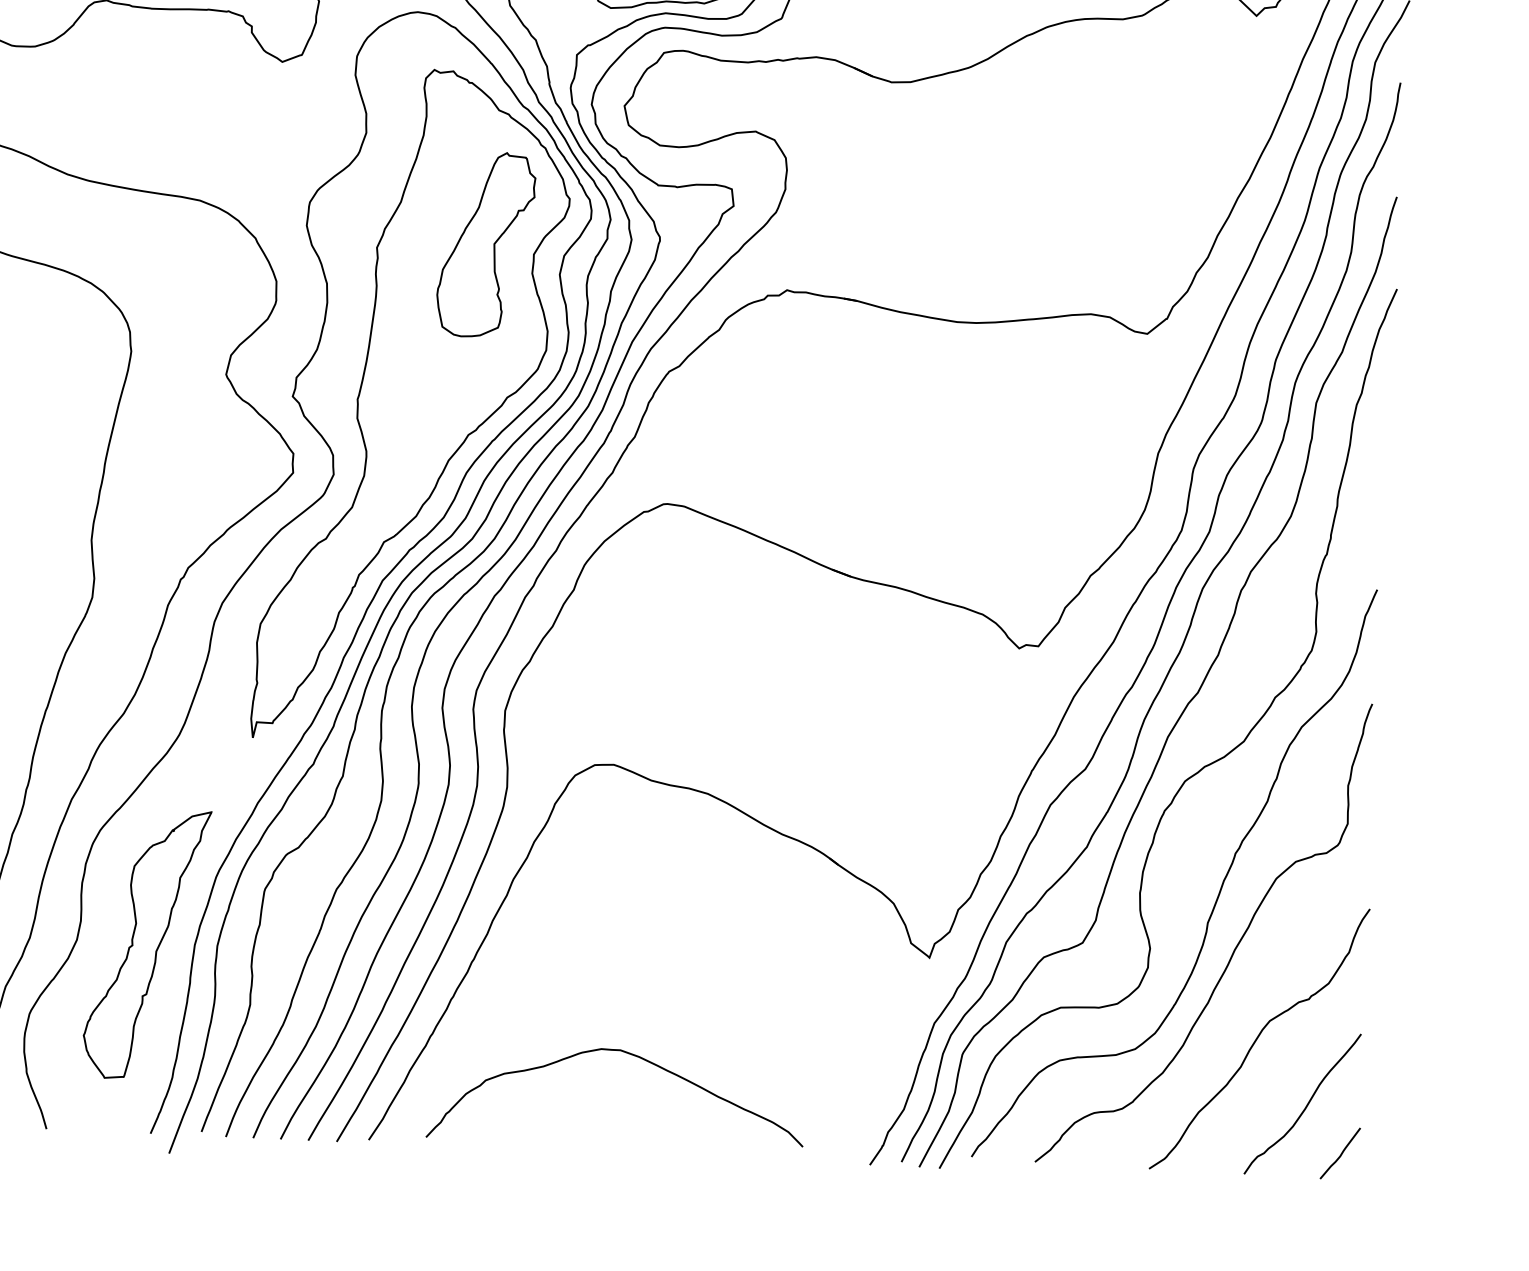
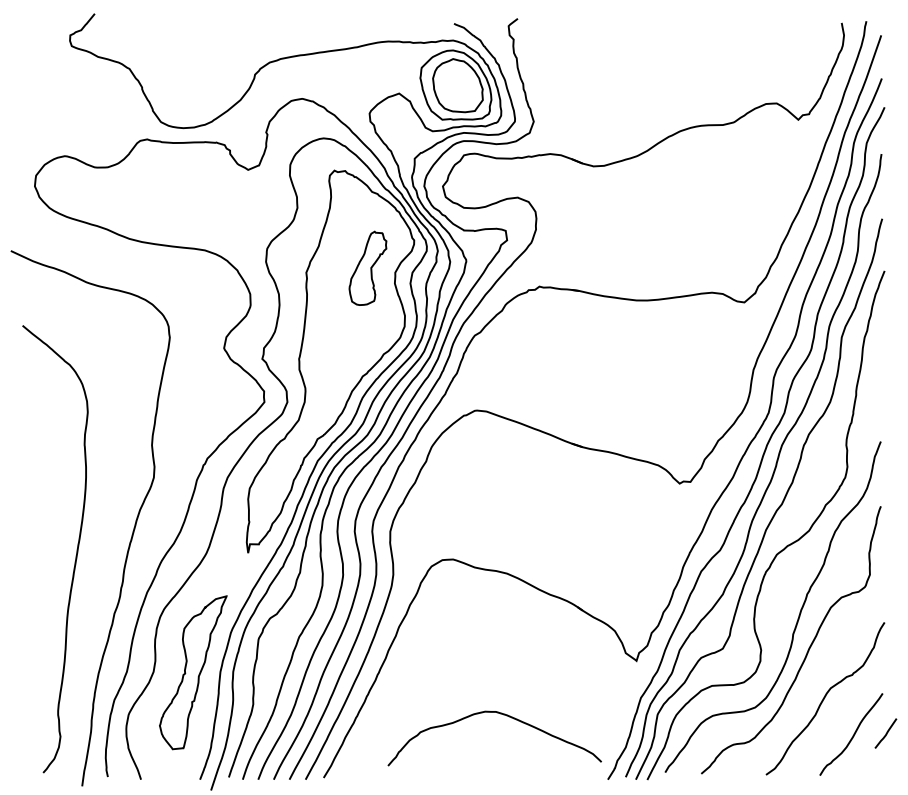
part: (485, 244) -> (367, 268), size x0.7
curve: (633, 1057) -> (503, 715), moved
line: (1339, 1153) -> (885, 733), moved

